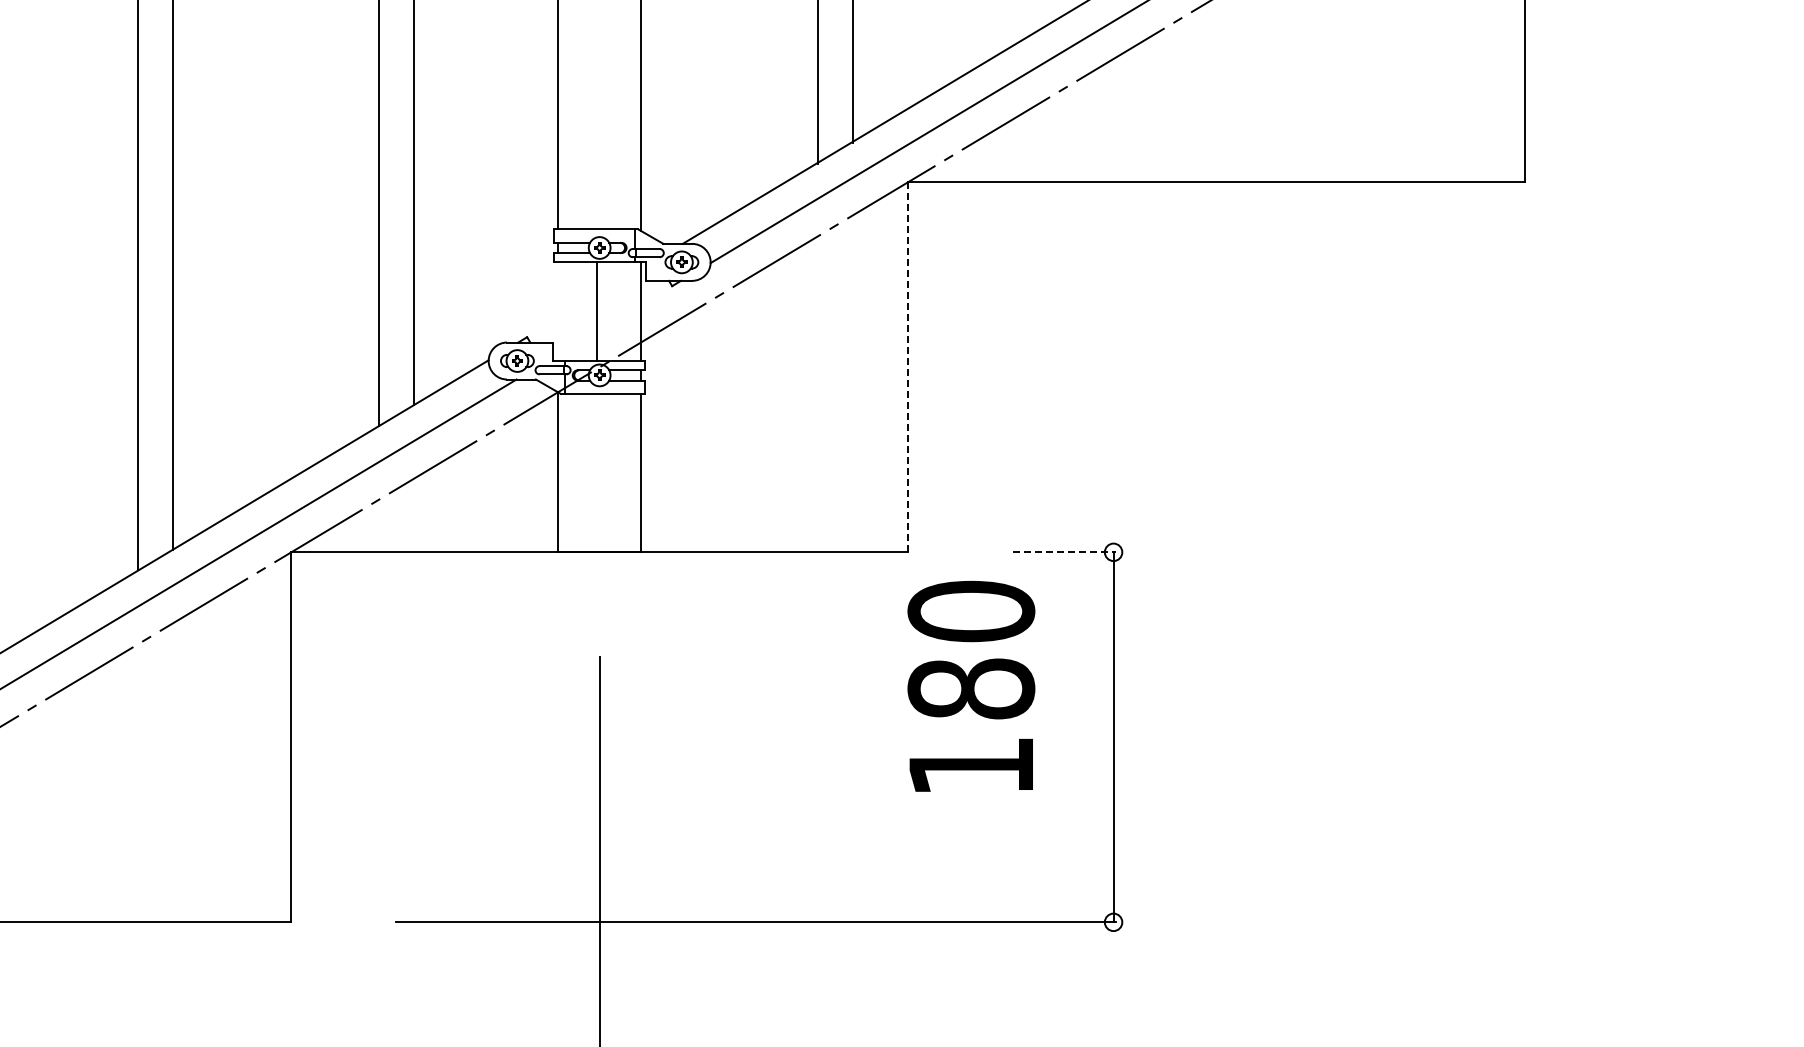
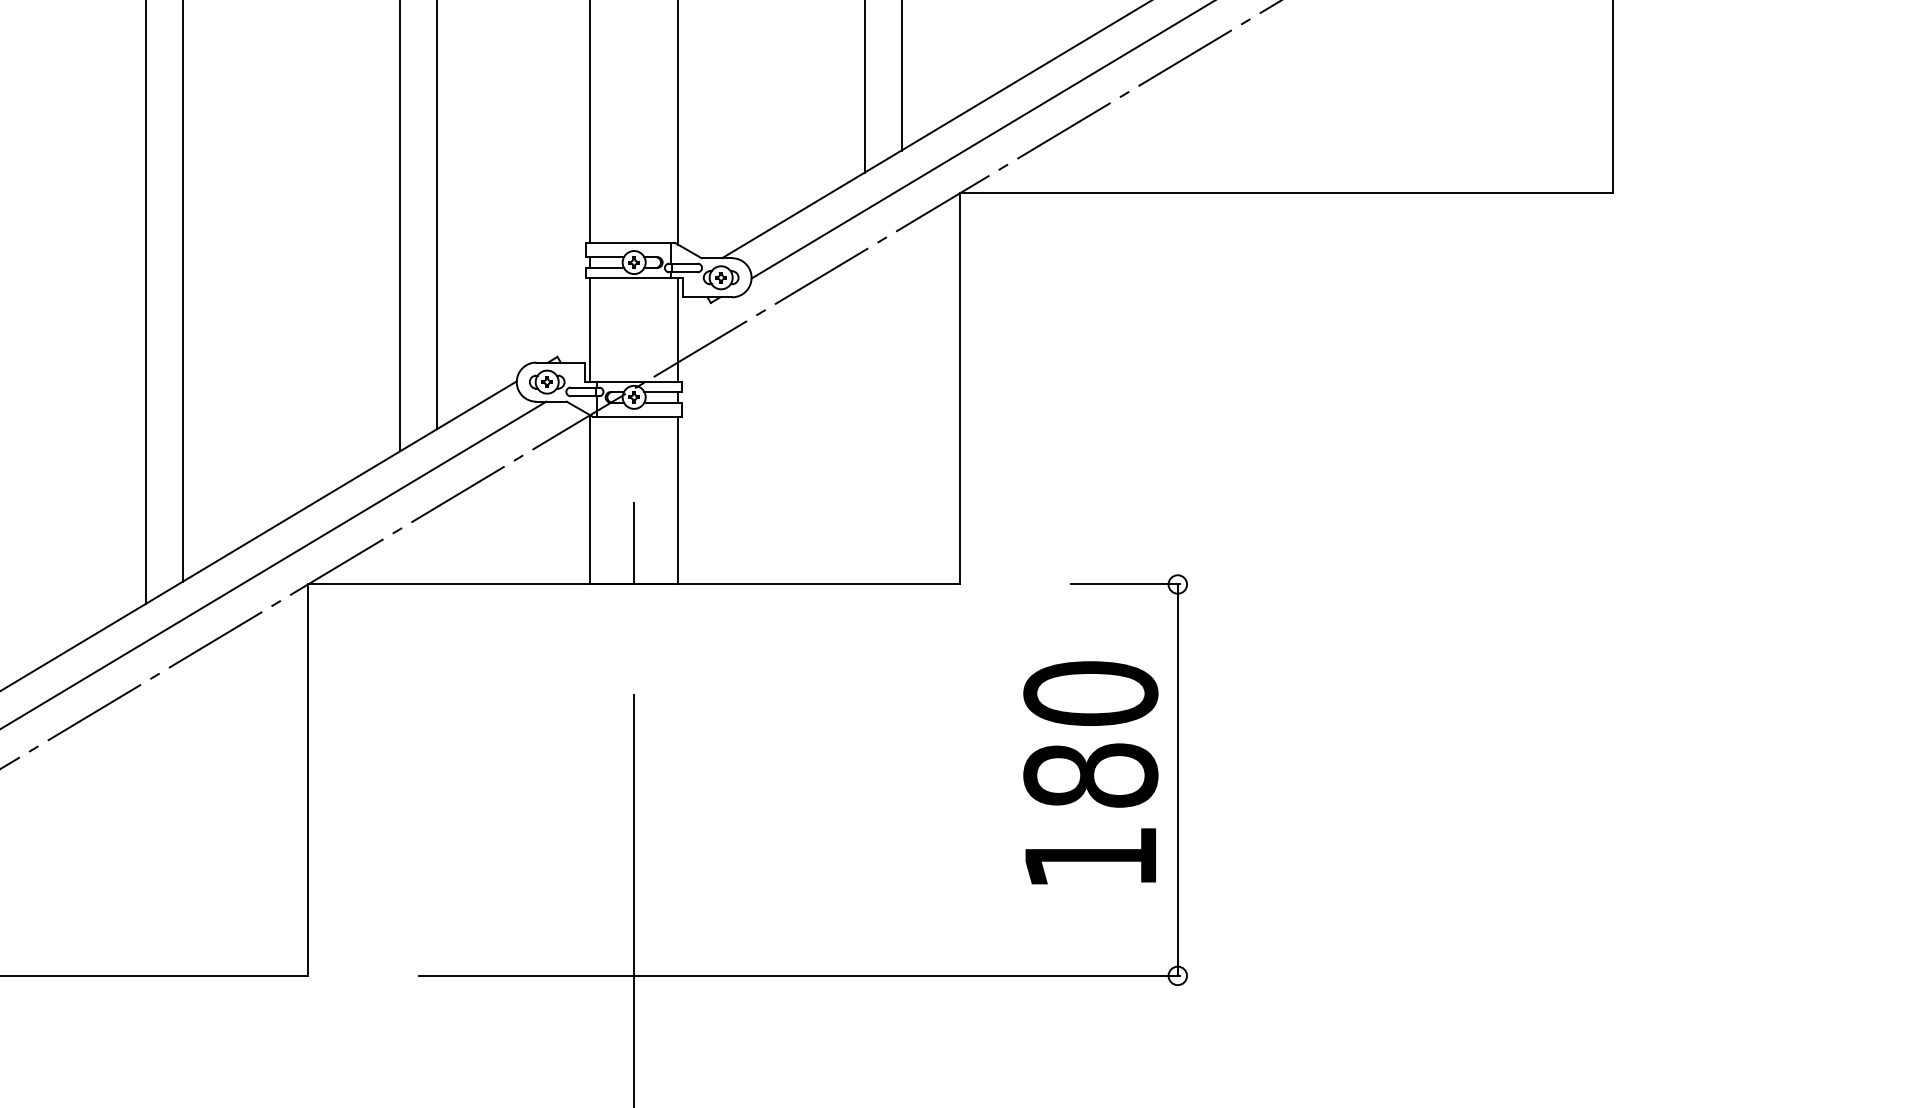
line: (597, 311) -> (590, 329), moved
line: (908, 366) -> (960, 387), dashed -> solid
line: (599, 512) -> (634, 542), added
line: (1064, 552) -> (1125, 584), dashed -> solid
text: (971, 685) -> (1090, 771), moved

